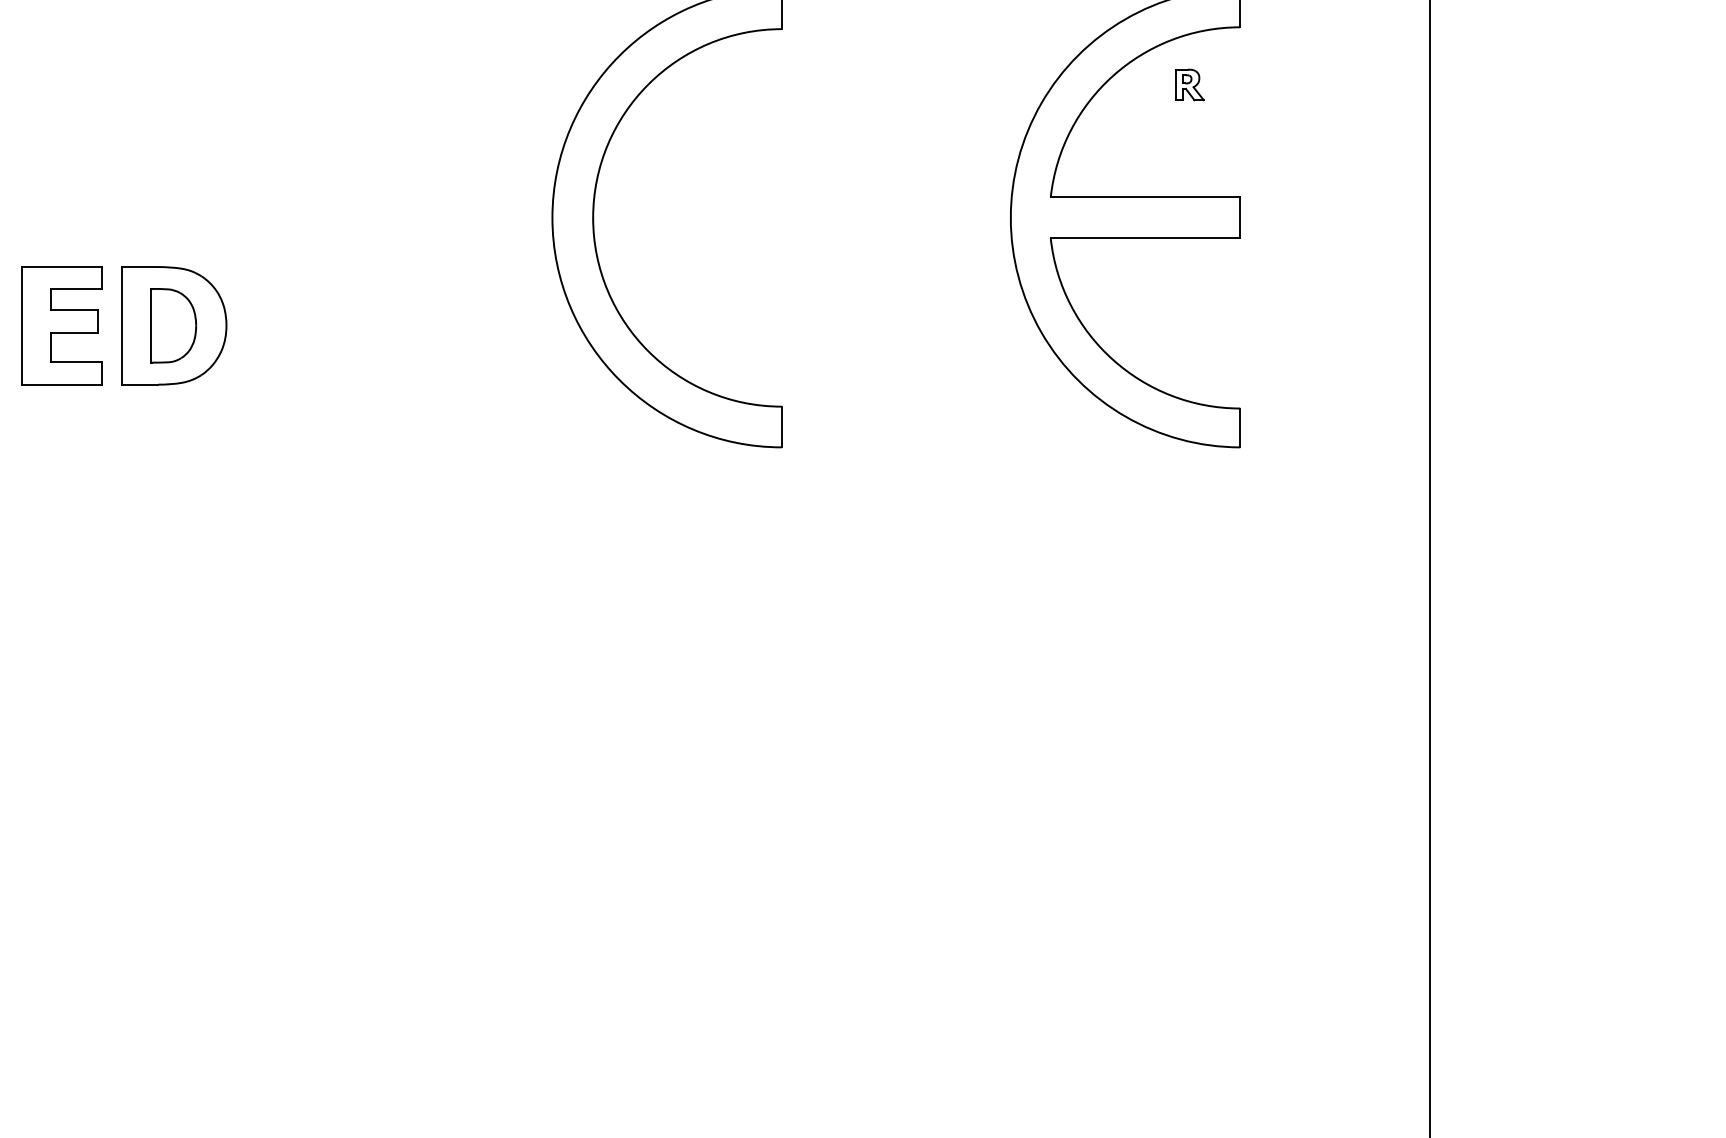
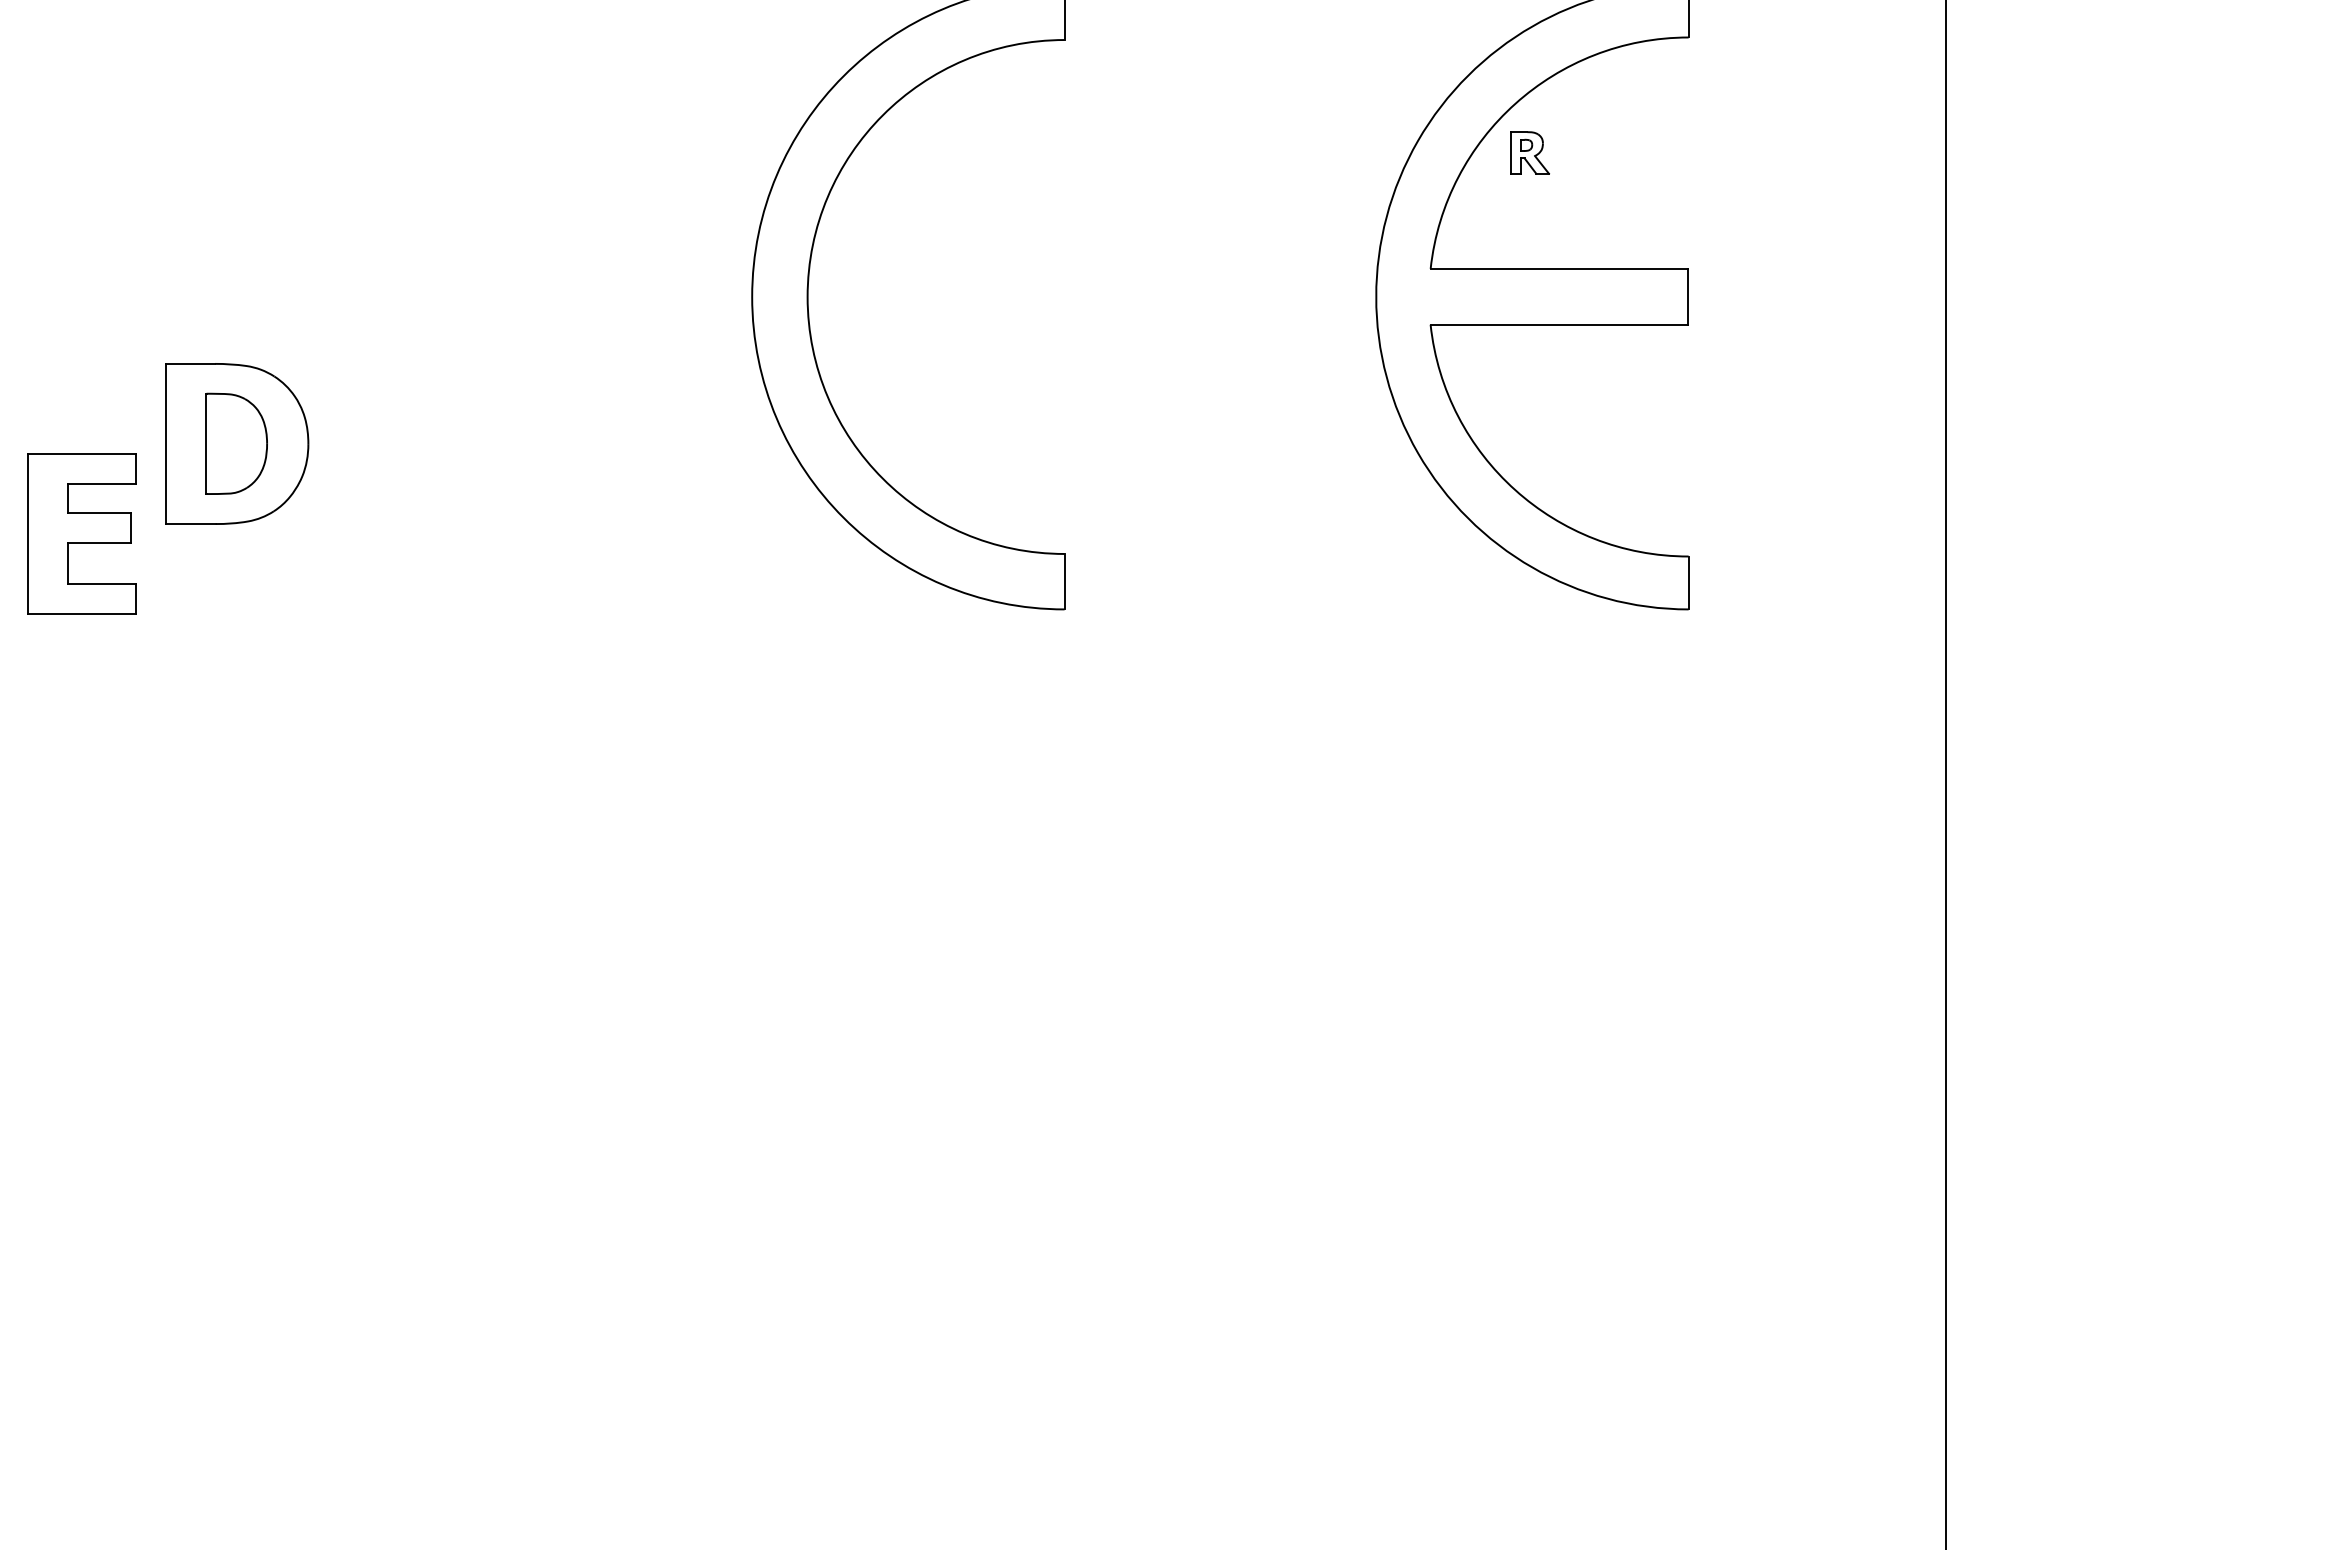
part: (1189, 84) -> (1529, 152), moved
part: (61, 325) -> (81, 533), moved

